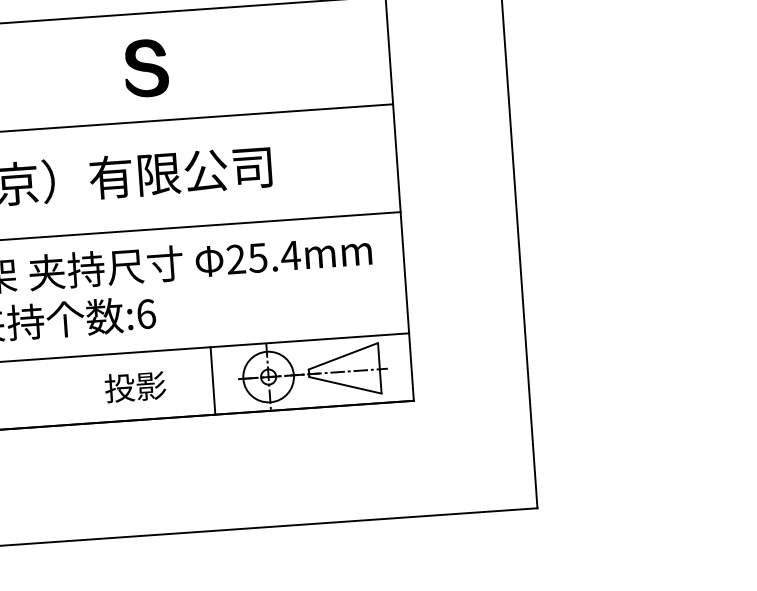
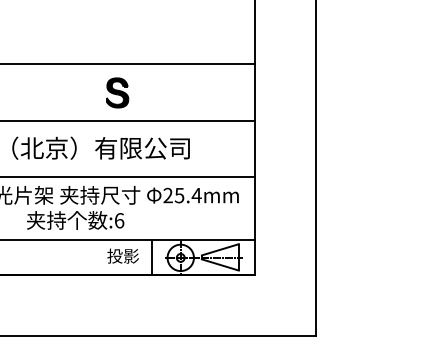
part: (146, 67) -> (117, 92), moved
text: (134, 385) -> (122, 255), moved

